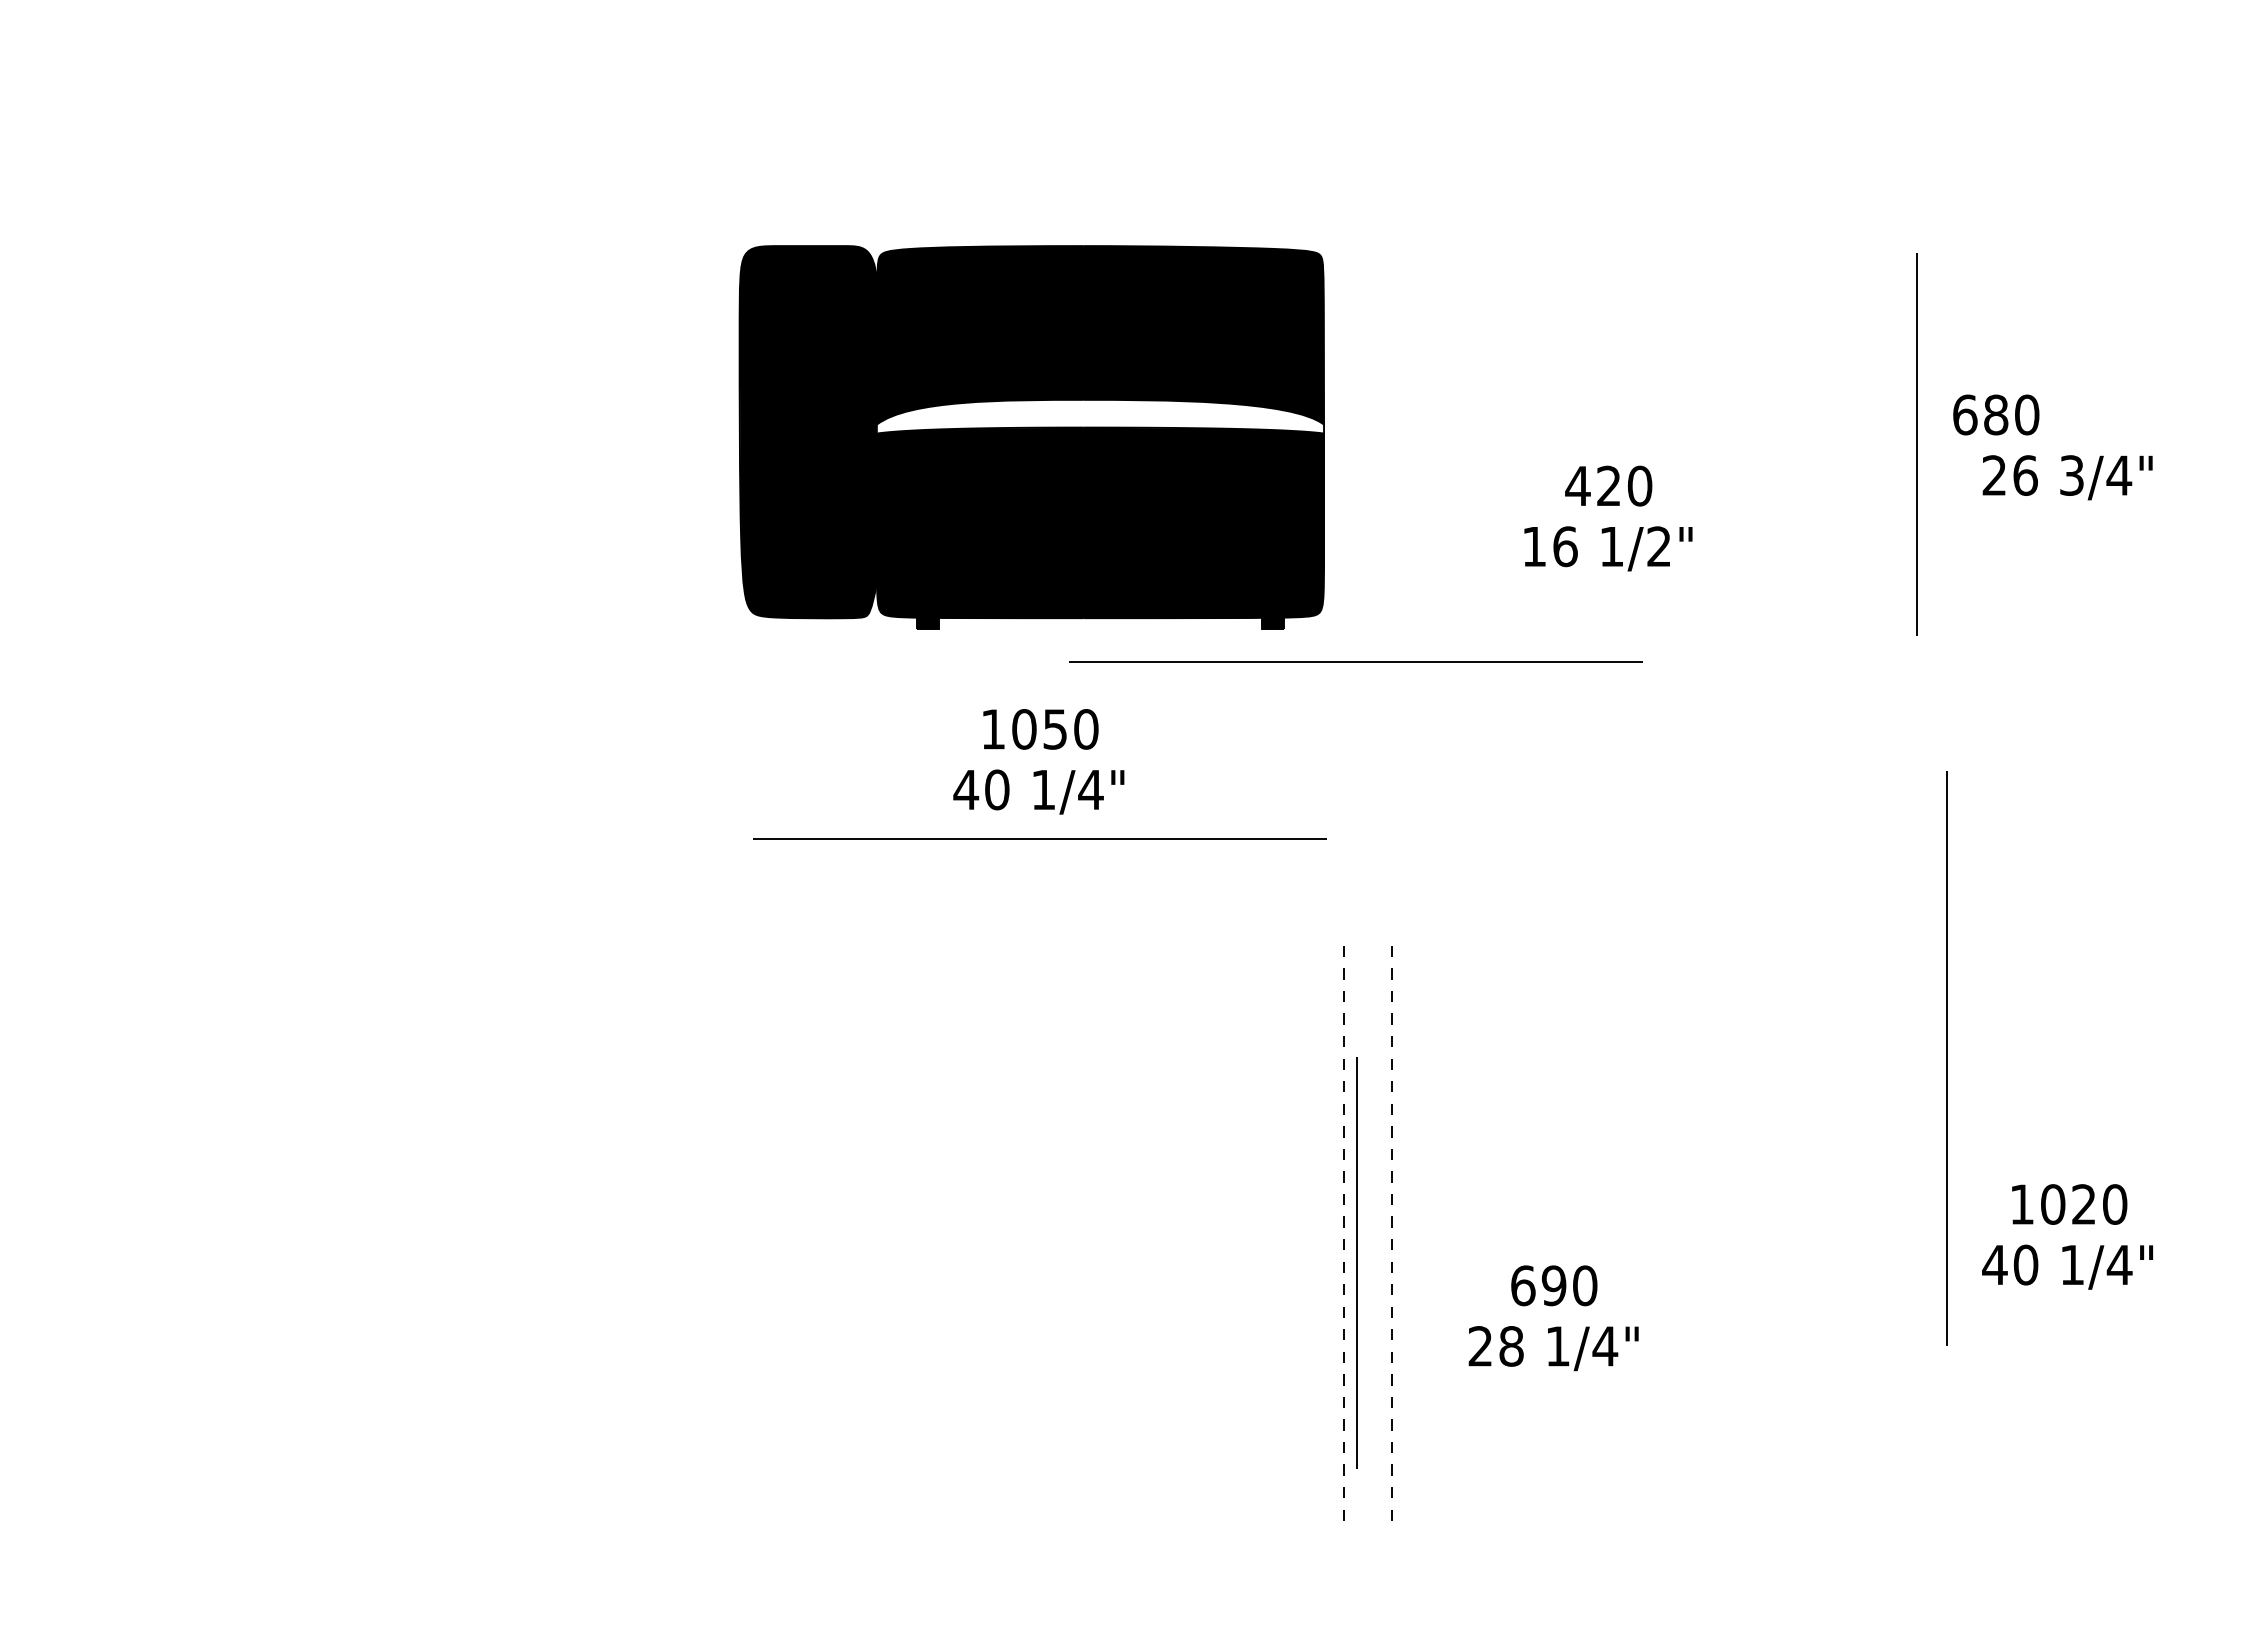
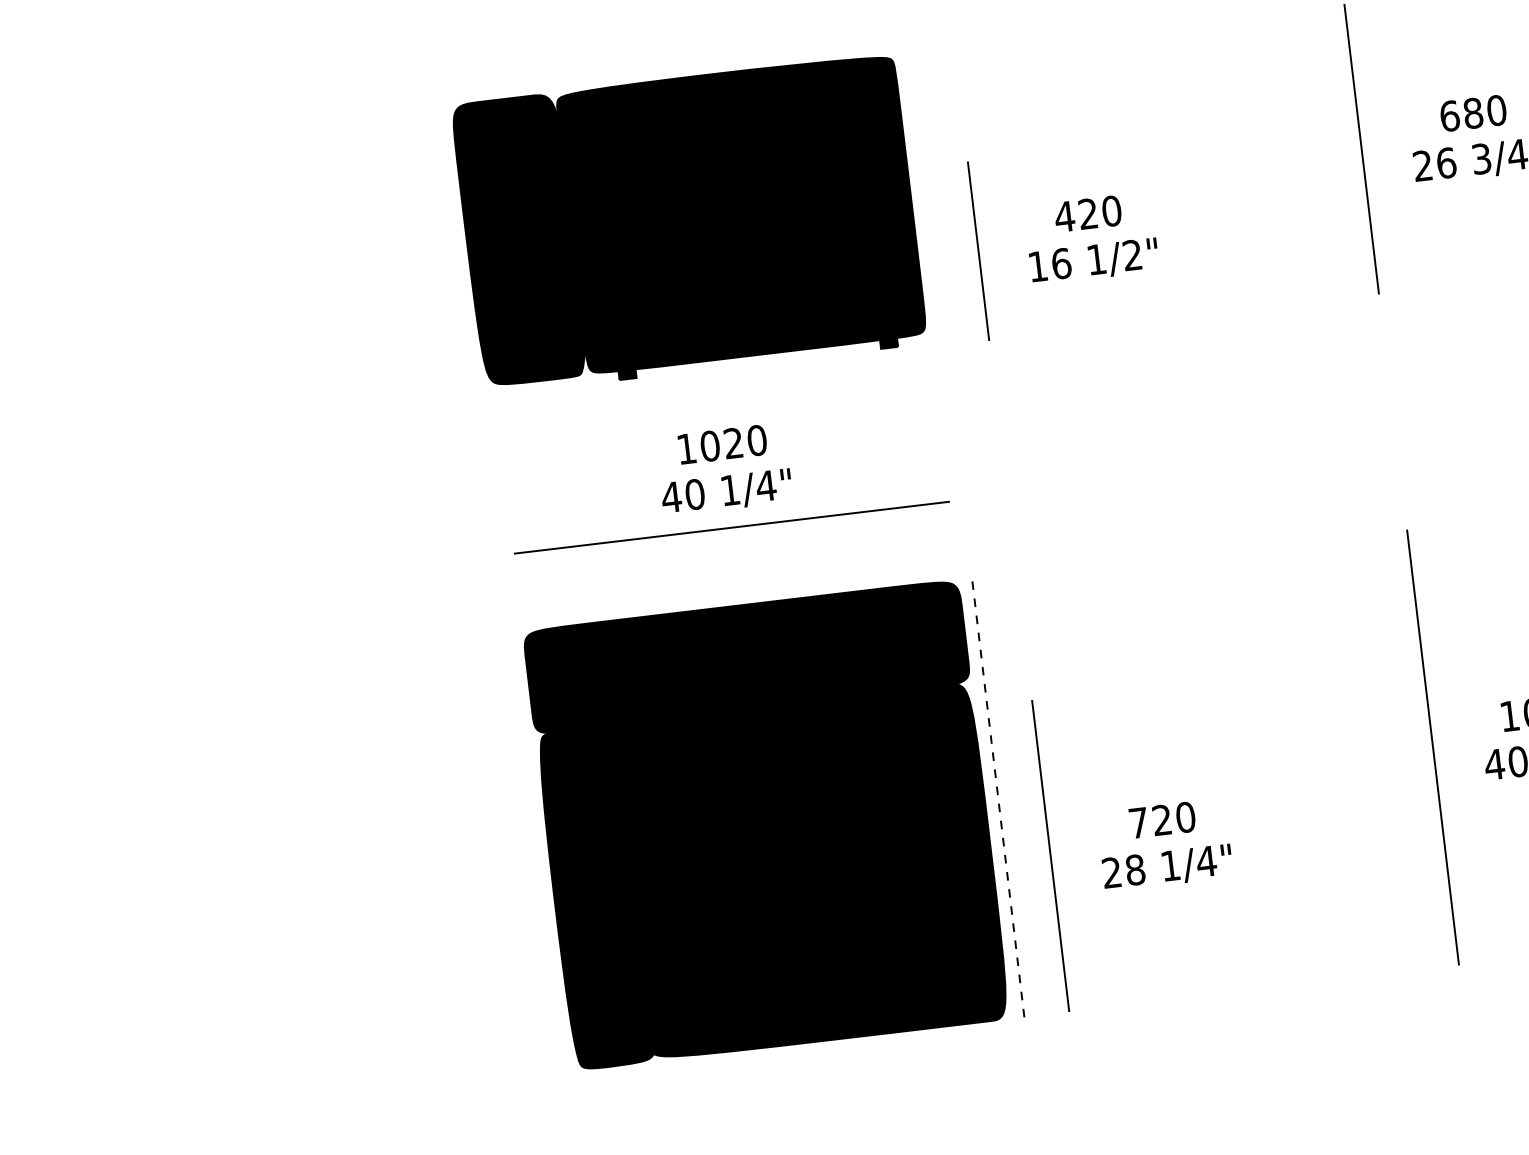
text: (1996, 414) -> (1473, 112), moved
fill: (1100, 416) -> (739, 202), added
text: (1608, 485) -> (1087, 213), moved
line: (1403, 517) -> (978, 251), added
text: (1608, 548) -> (1094, 261), moved
line: (1355, 661) -> (955, 364), removed
text: (1054, 729) -> (733, 443), 1050 -> 1020
line: (1946, 1058) -> (1432, 747), moved
line: (1391, 1227) -> (1033, 790), removed
part: (1038, 1230) -> (766, 824), added
line: (1356, 1262) -> (1050, 855), moved
text: (1538, 1285) -> (1150, 821), 690 -> 720

